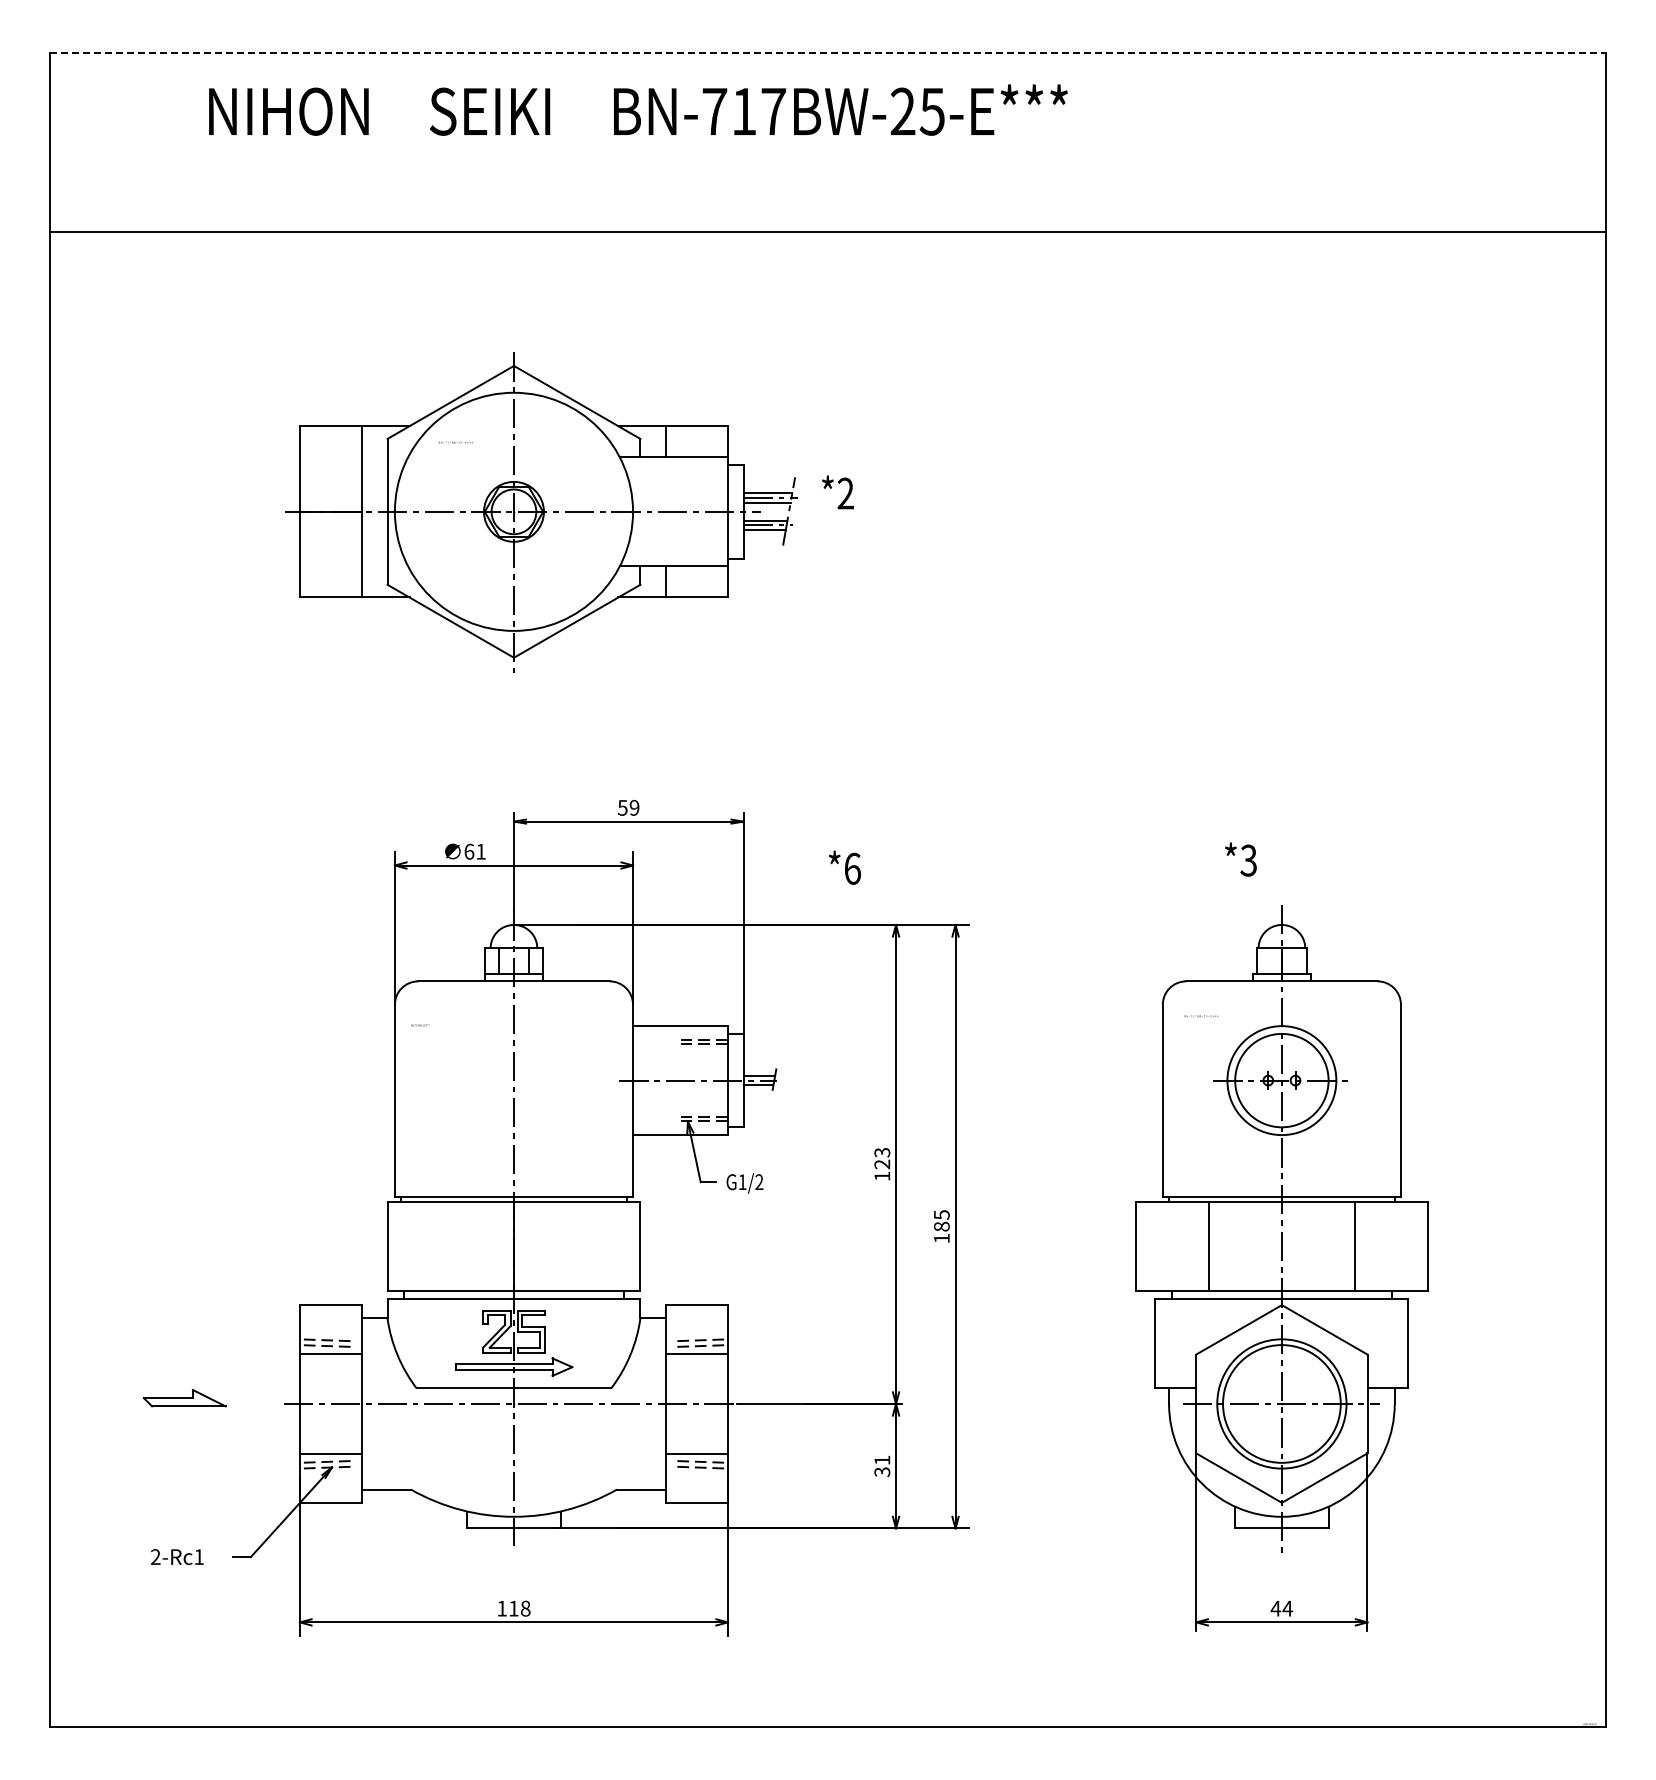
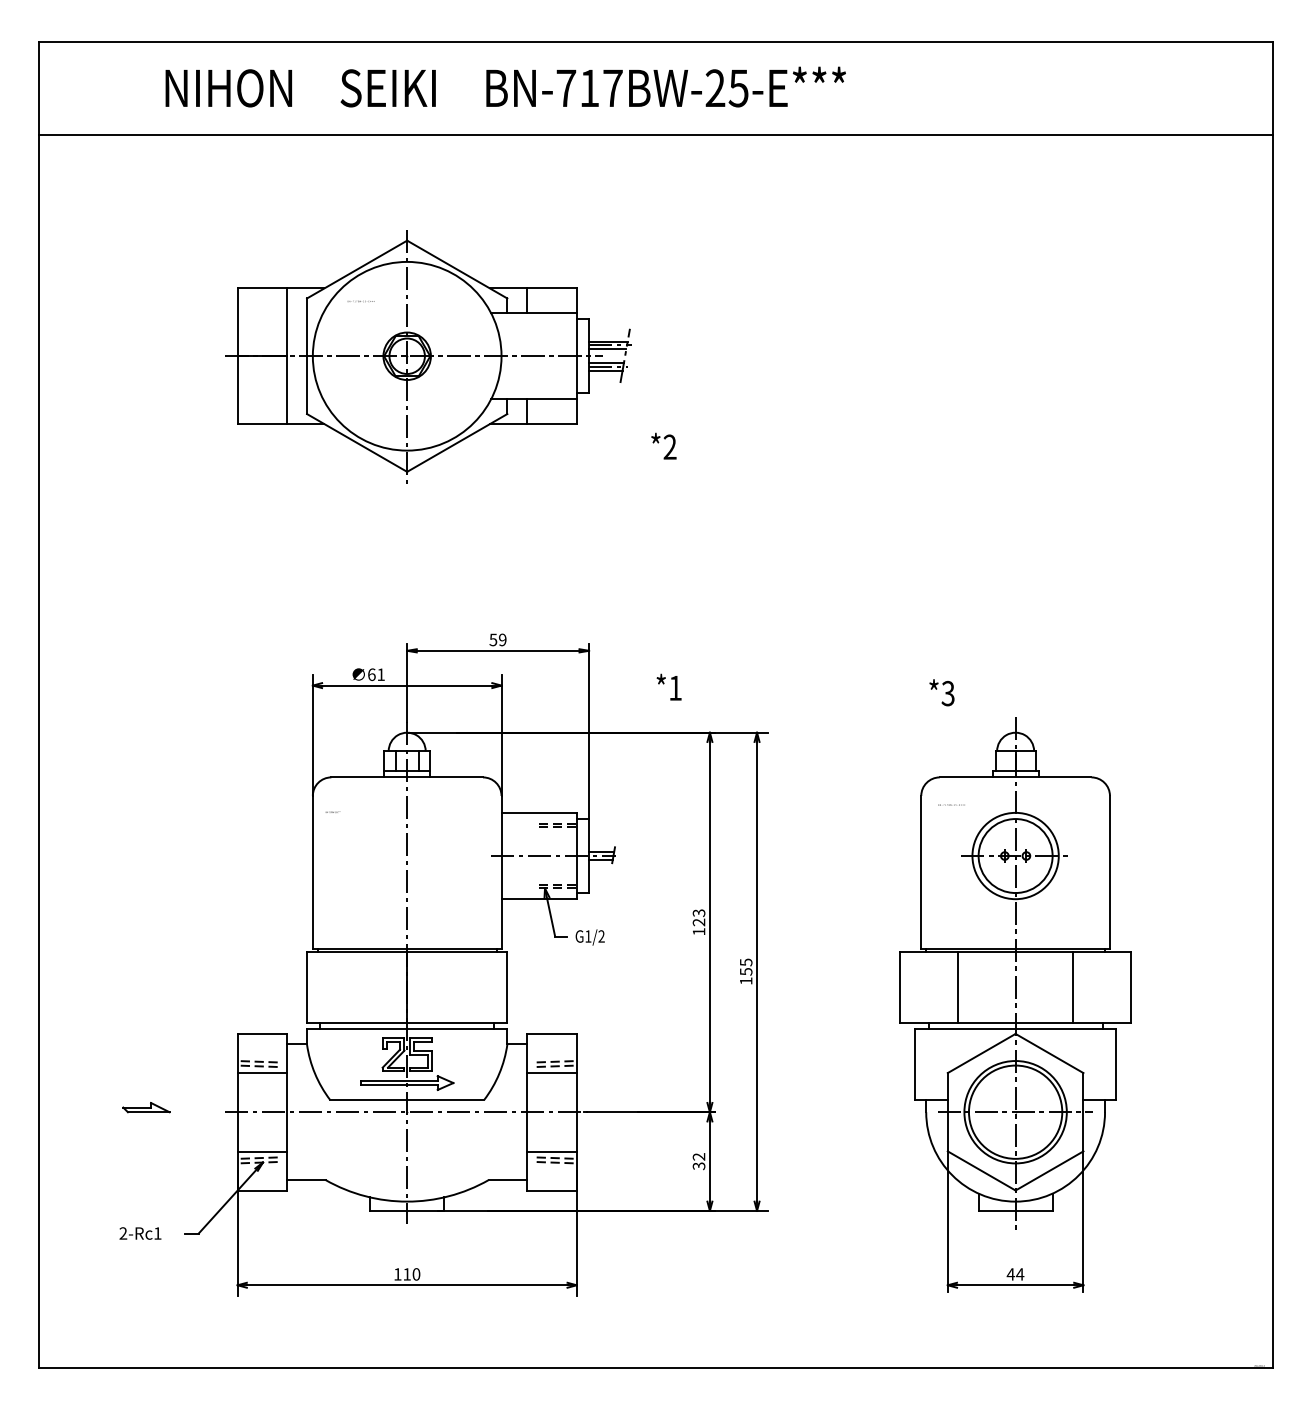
line: (828, 53) -> (656, 42), dashed -> solid
line: (827, 232) -> (655, 134), moved
text: (837, 492) -> (663, 446), moved
part: (541, 512) -> (429, 356), moved
text: (1240, 859) -> (941, 692), moved
text: (852, 868) -> (675, 687), *6 -> *1
text: (941, 1226) -> (745, 971), 185 -> 155
part: (184, 1397) -> (146, 1107), size x0.71
text: (882, 1460) -> (699, 1157), 31 -> 32
text: (525, 1608) -> (416, 1274), 118 -> 110

